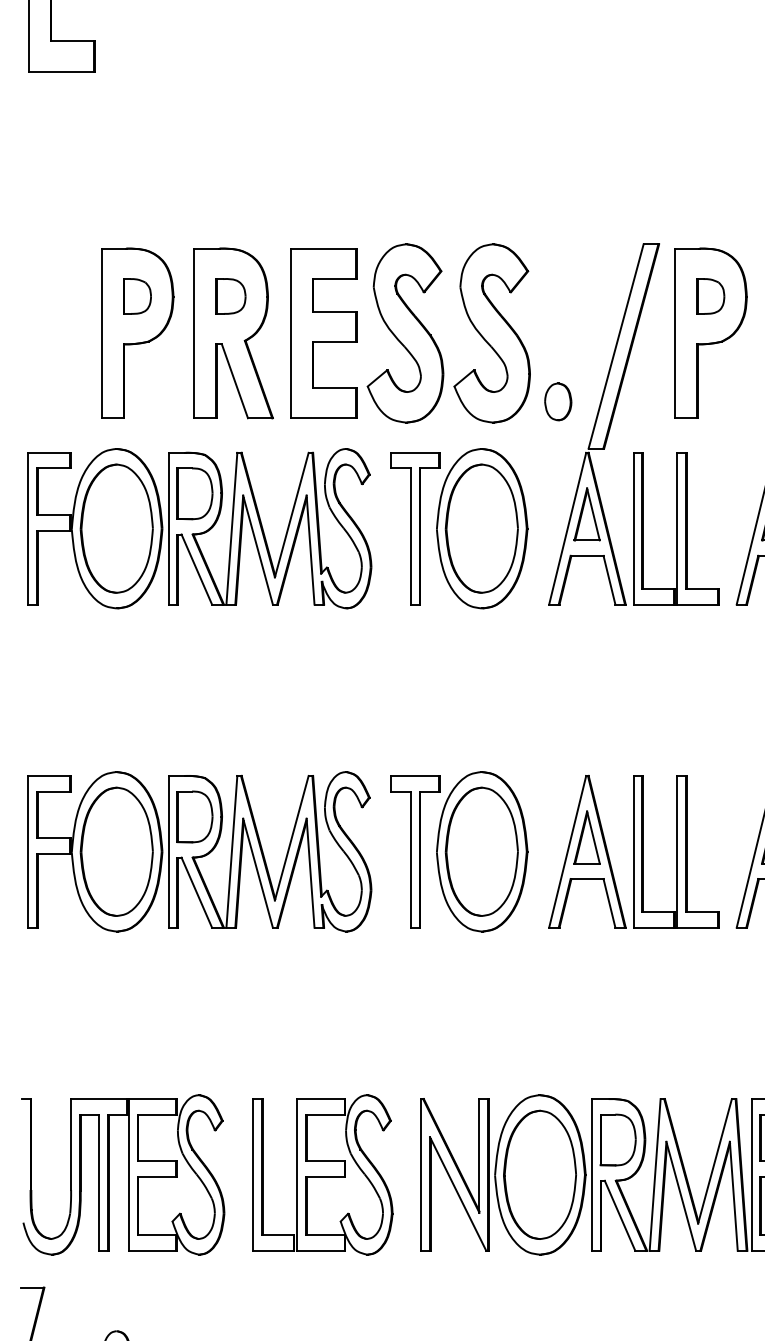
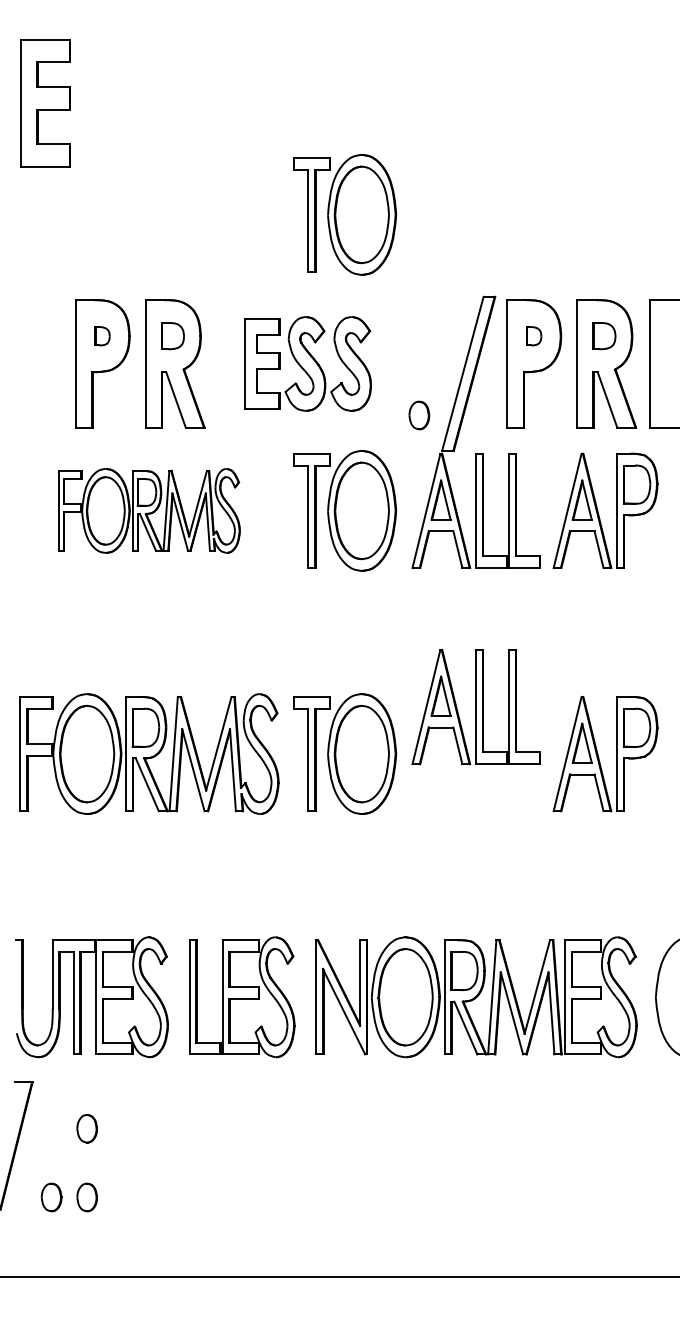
part: (460, 134) -> (345, 214), added
part: (137, 296) -> (102, 336), size x0.7
part: (711, 296) -> (534, 336), size x0.7
part: (409, 332) -> (307, 363), size x0.7
part: (199, 528) -> (149, 510), size x0.7
part: (632, 852) -> (475, 707), moved

